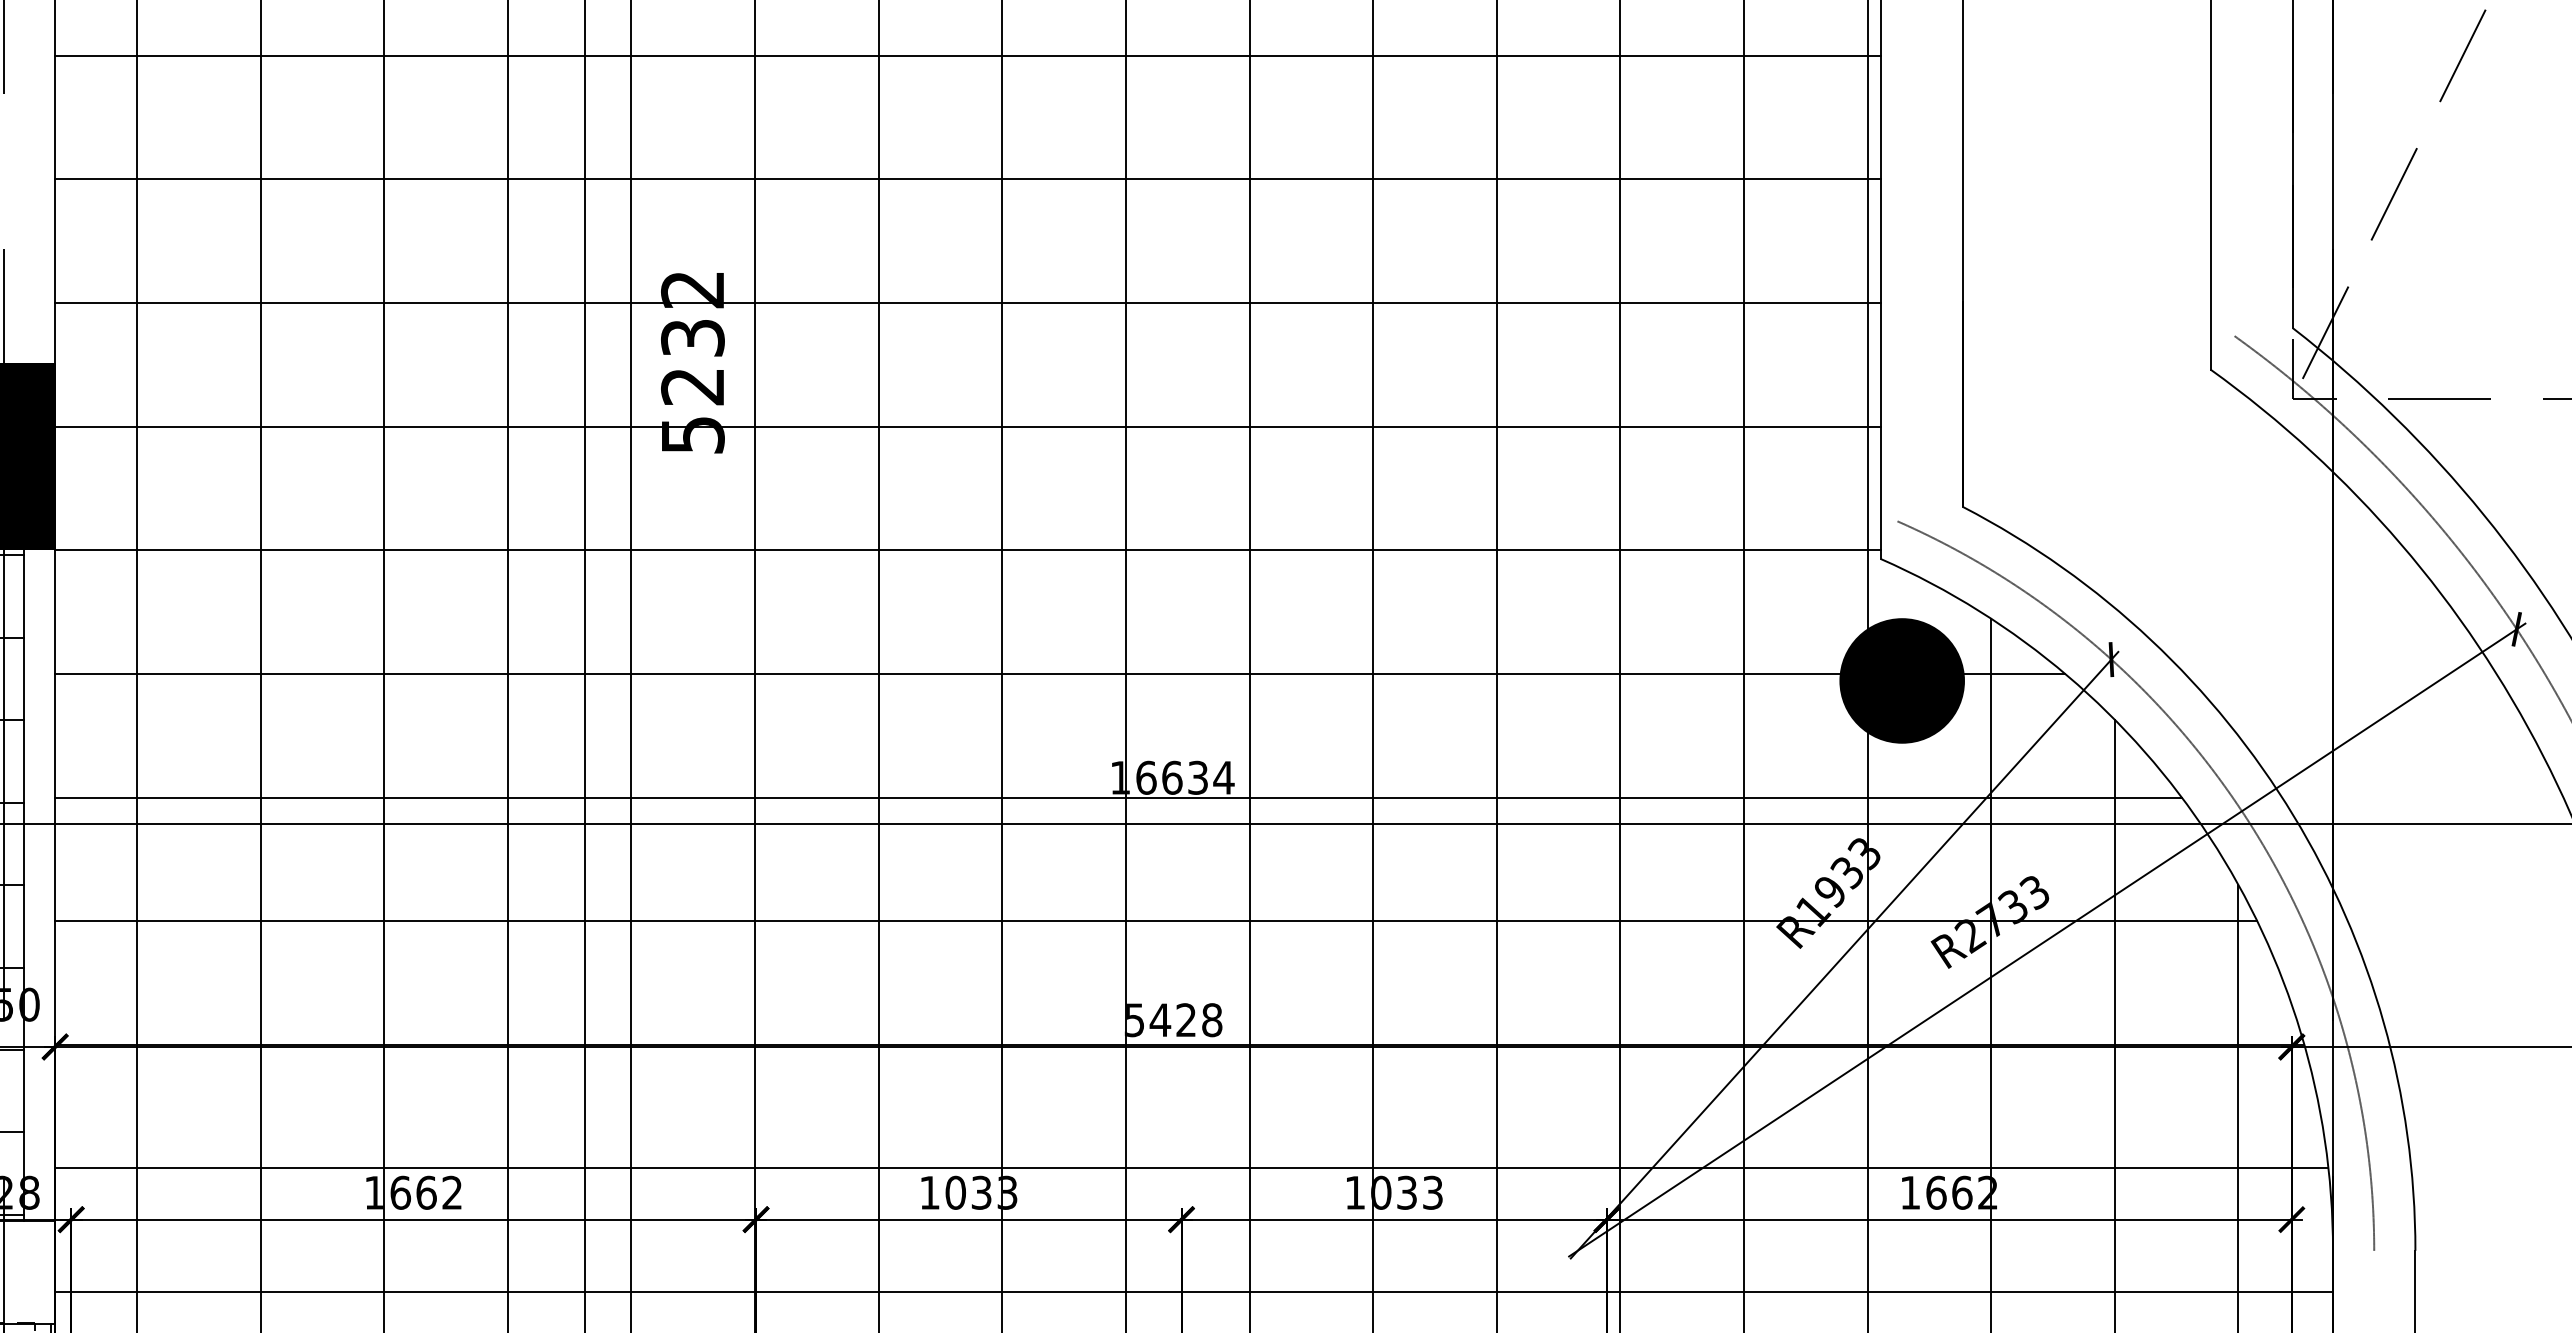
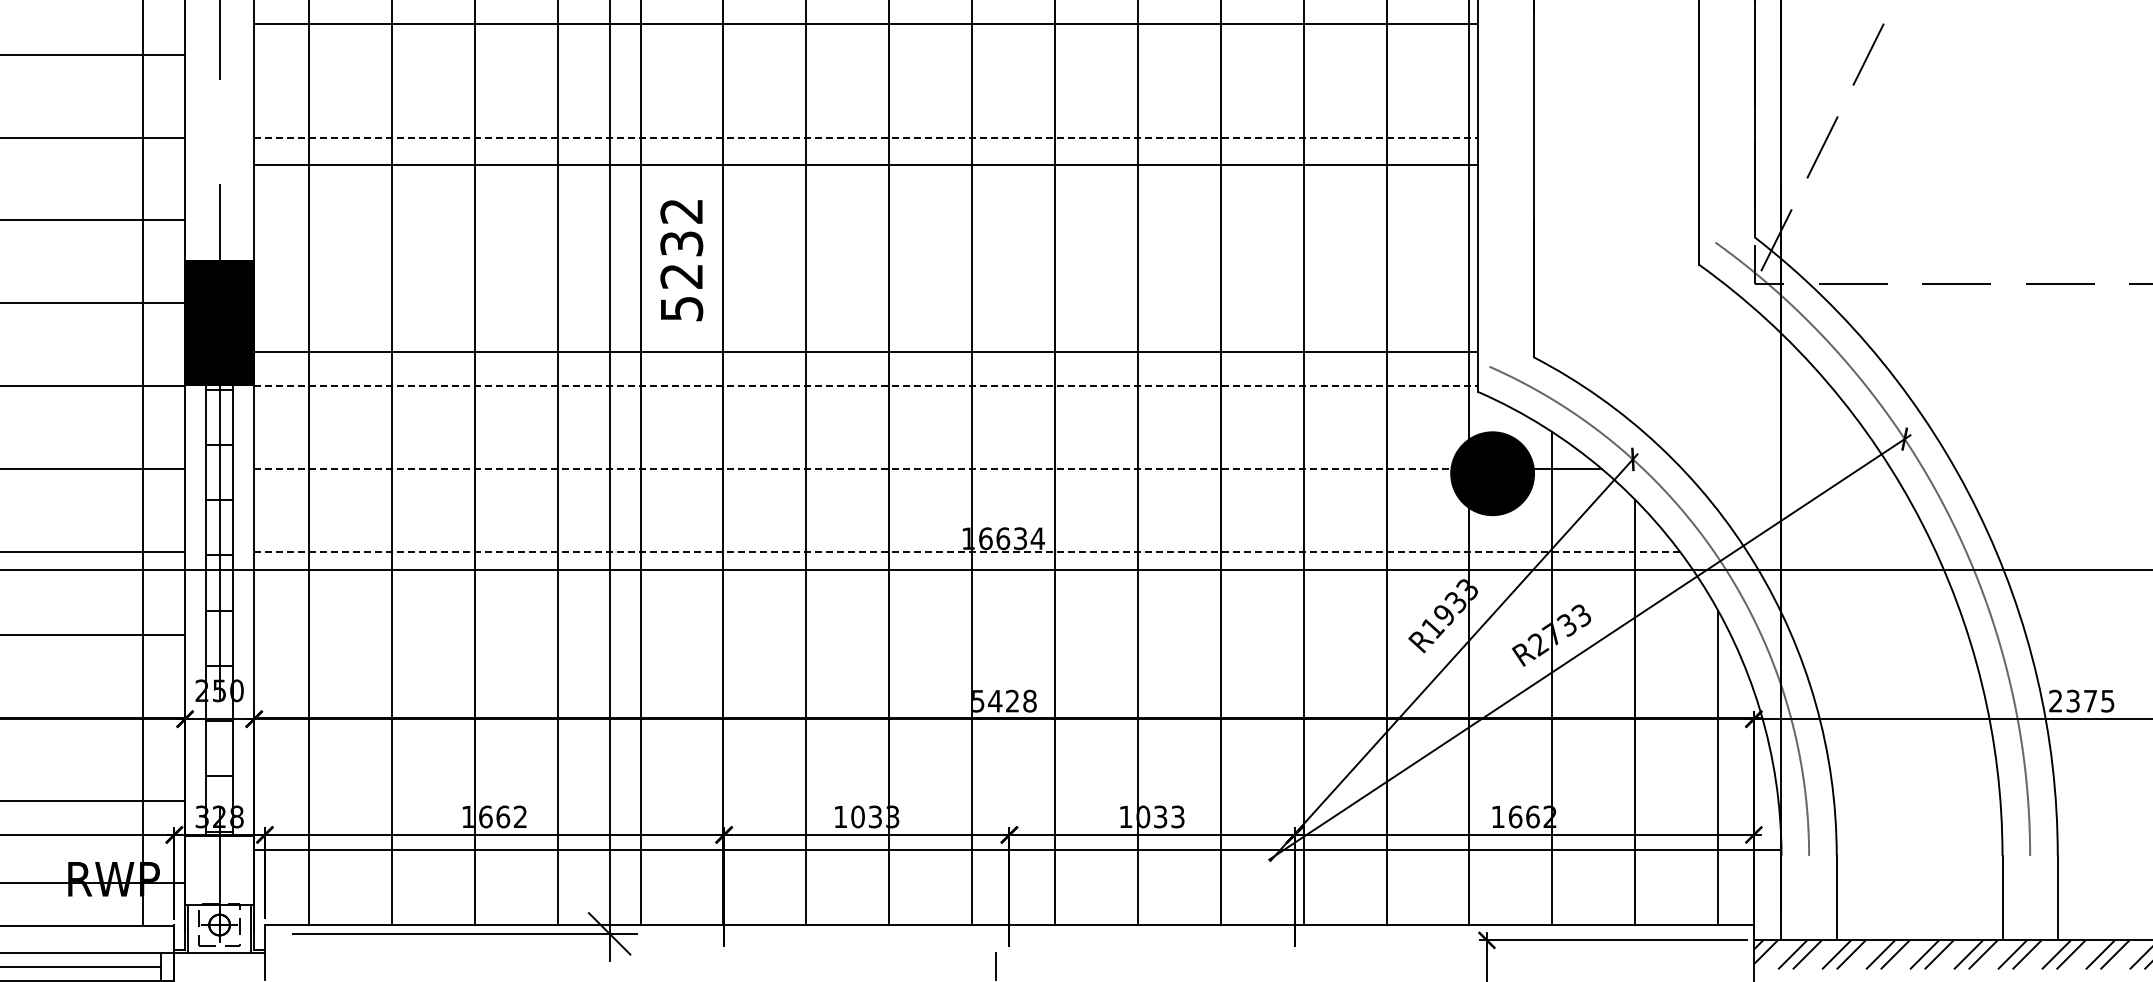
line: (968, 55) -> (866, 23), moved
line: (968, 179) -> (866, 137), solid -> dashed
line: (968, 303) -> (866, 165), moved
line: (968, 427) -> (866, 352), moved
line: (968, 550) -> (866, 386), solid -> dashed
line: (947, 674) -> (852, 469), solid -> dashed
line: (1119, 796) -> (967, 551), solid -> dashed
line: (1156, 920) -> (992, 634), removed
line: (1192, 1168) -> (1016, 800), removed
line: (1193, 1292) -> (1017, 850), moved

